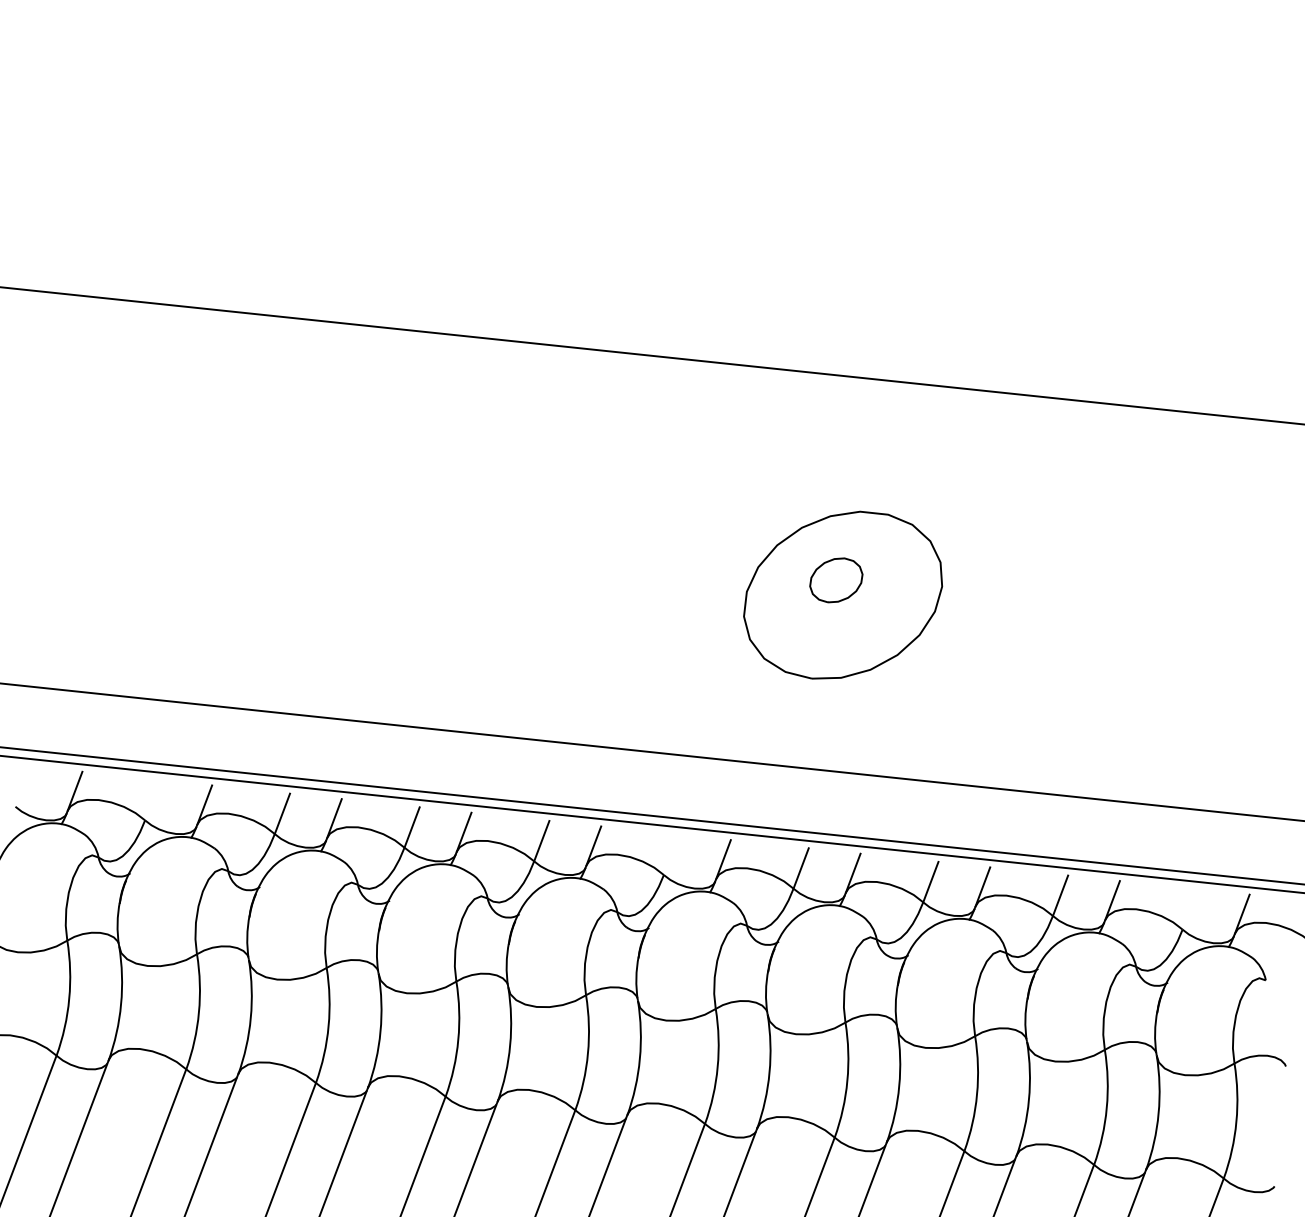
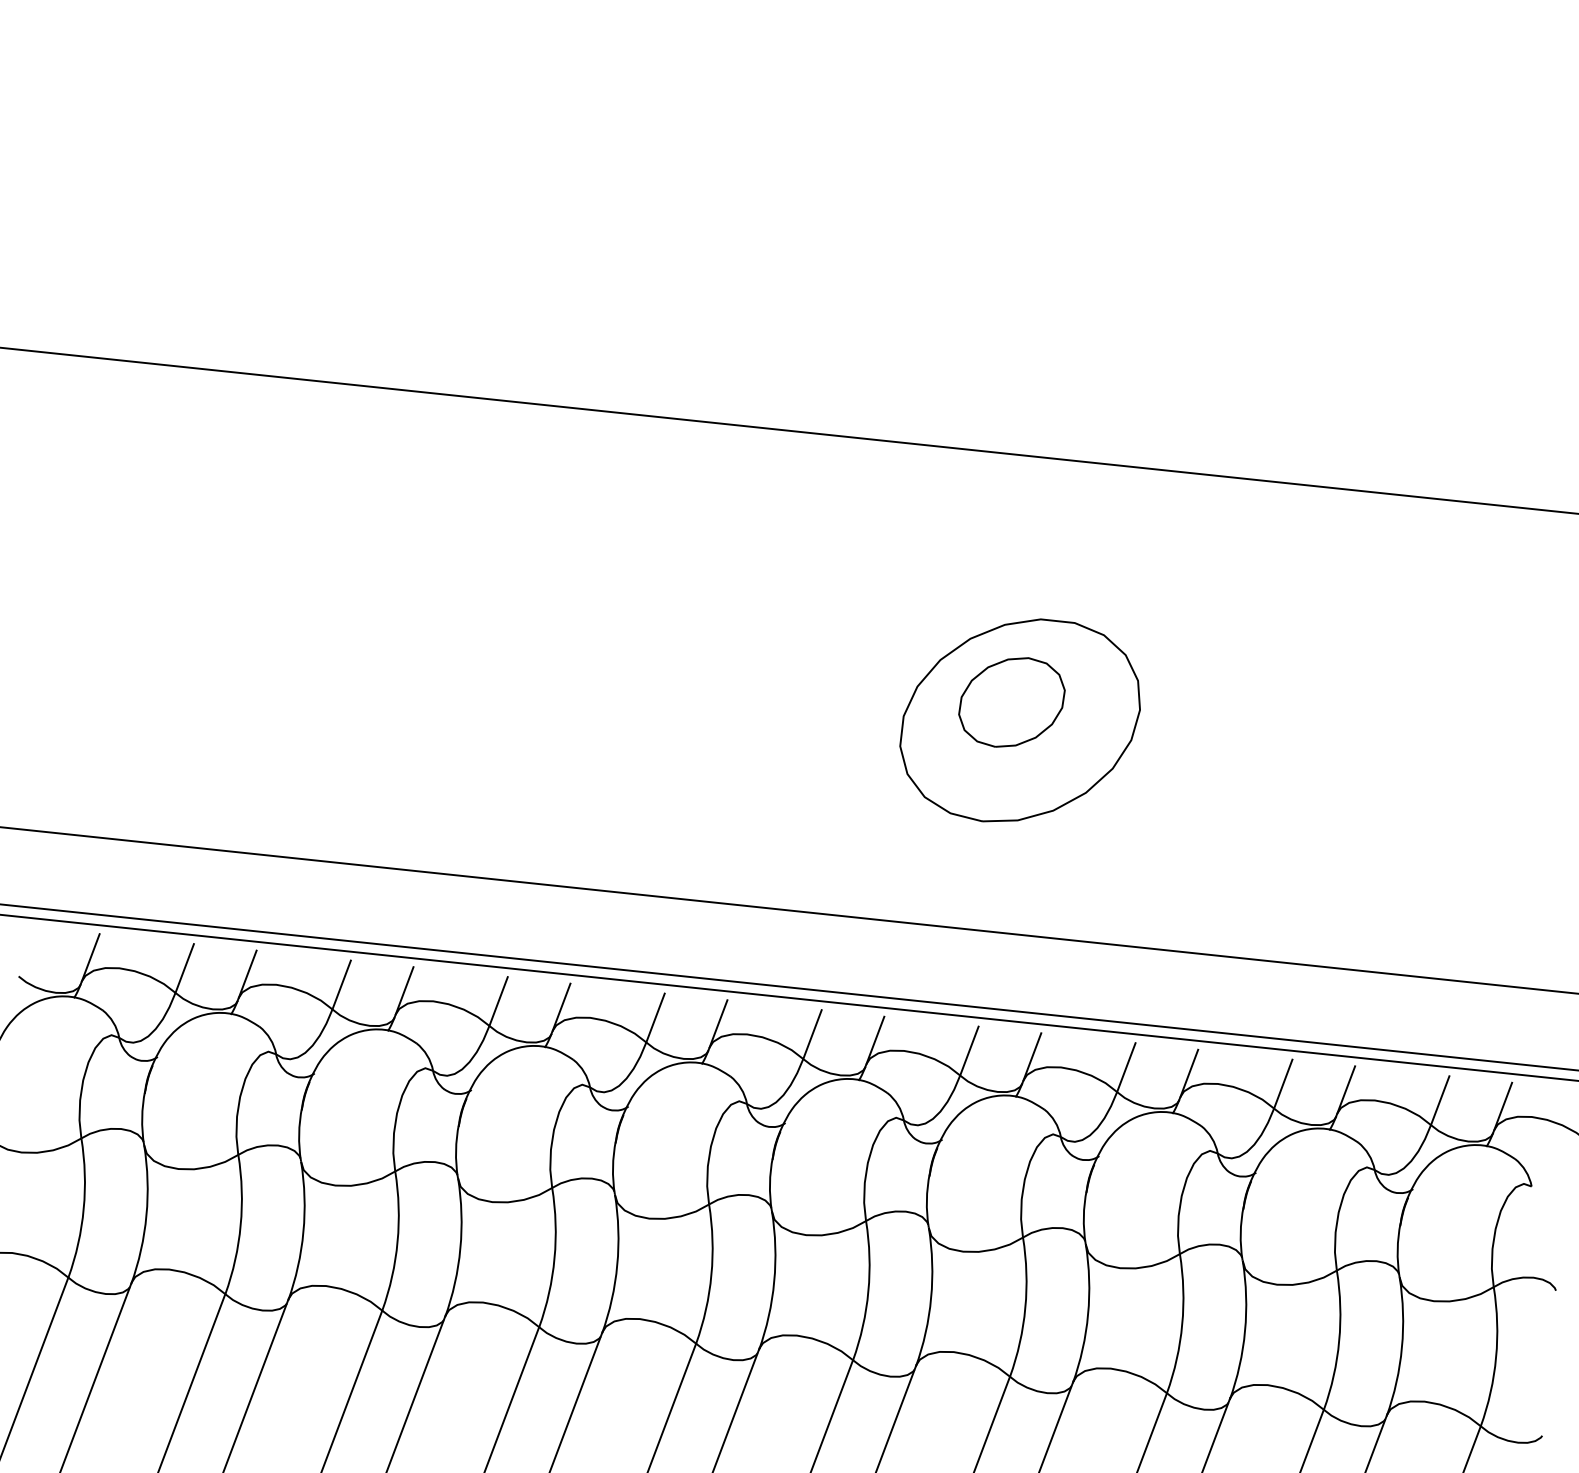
part: (835, 580) -> (1011, 702), size x1.67
line: (152, 800) -> (184, 968), added
line: (671, 854) -> (812, 1034), added
line: (1190, 909) -> (1440, 1100), added

